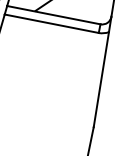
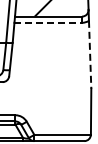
line: (52, 23) -> (48, 22), solid -> dashed
line: (101, 79) -> (90, 54), solid -> dashed

